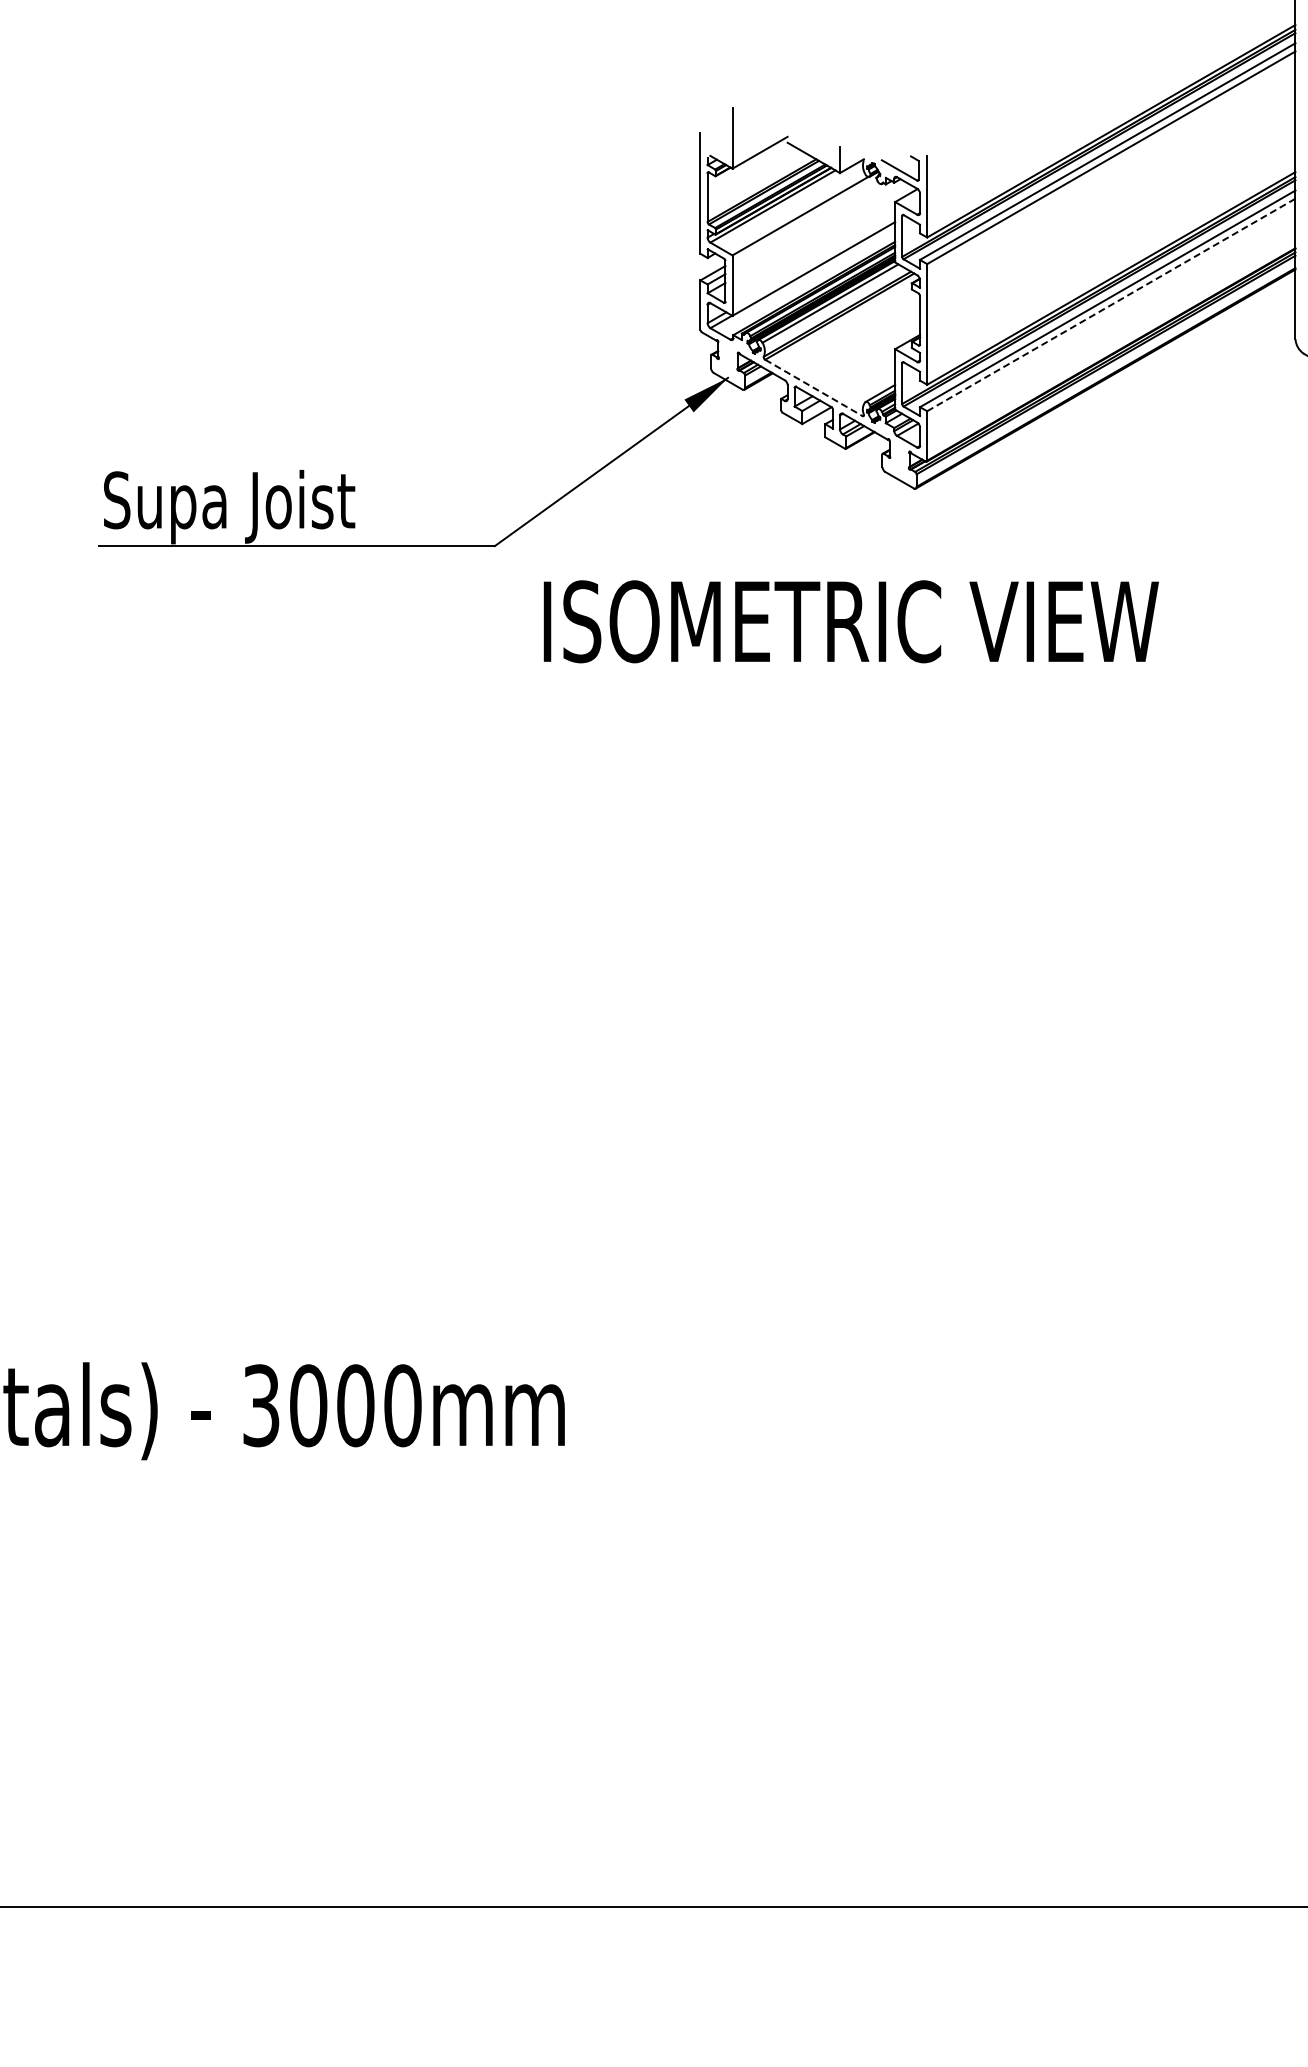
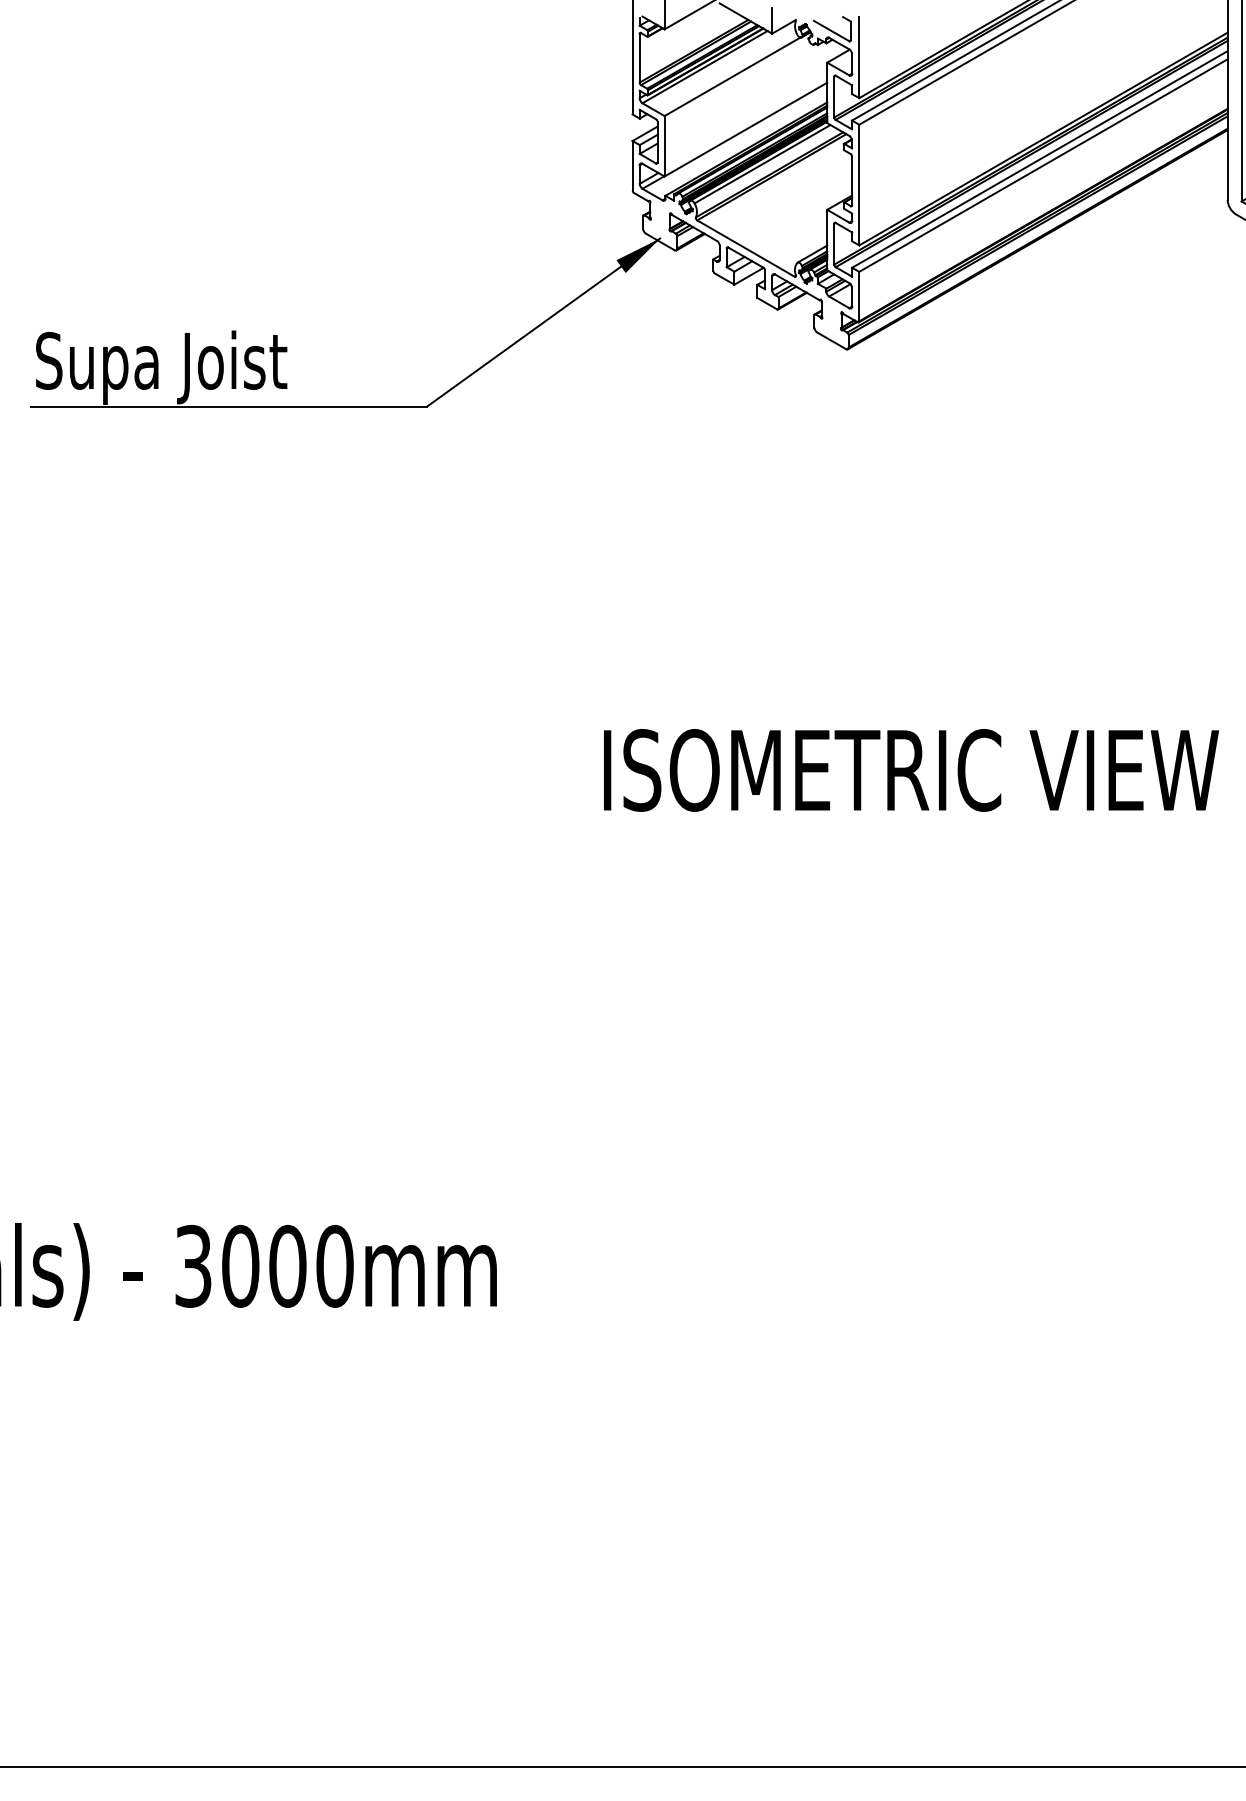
line: (1111, 304) -> (1043, 165), dashed -> solid
line: (814, 388) -> (746, 249), dashed -> solid
text: (850, 621) -> (910, 770), moved

